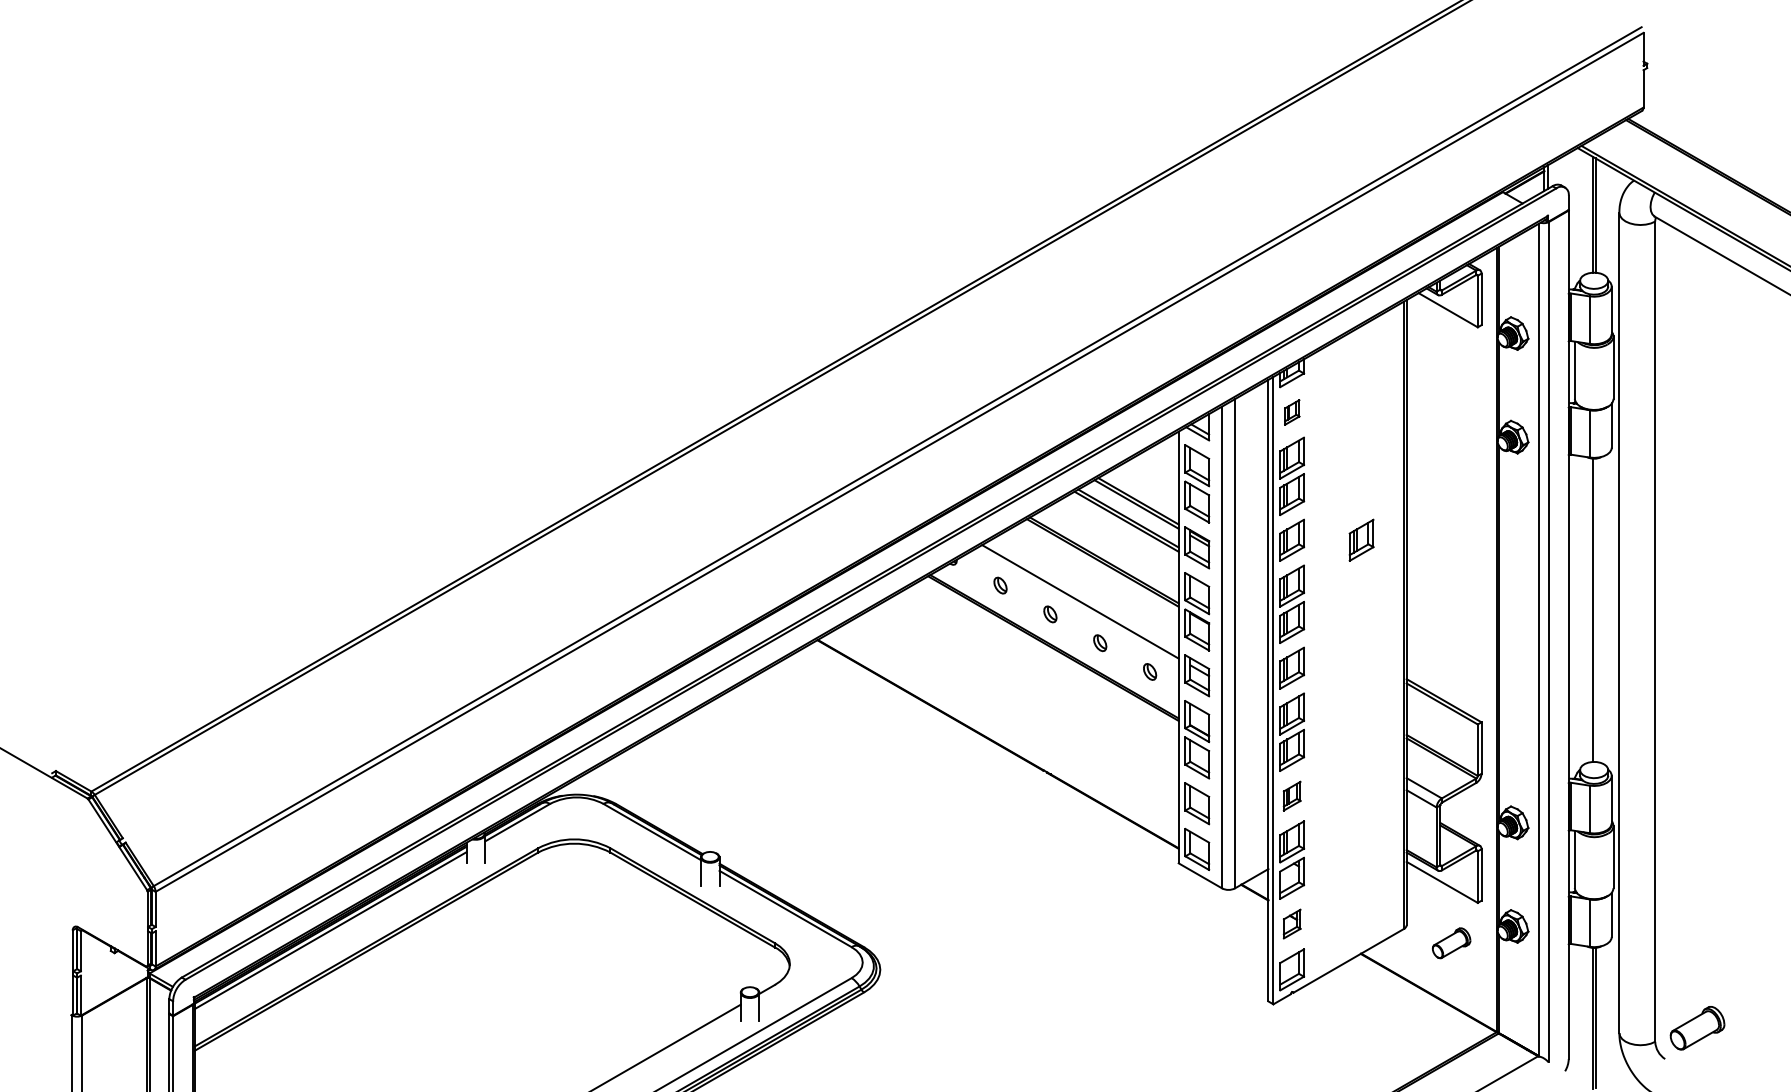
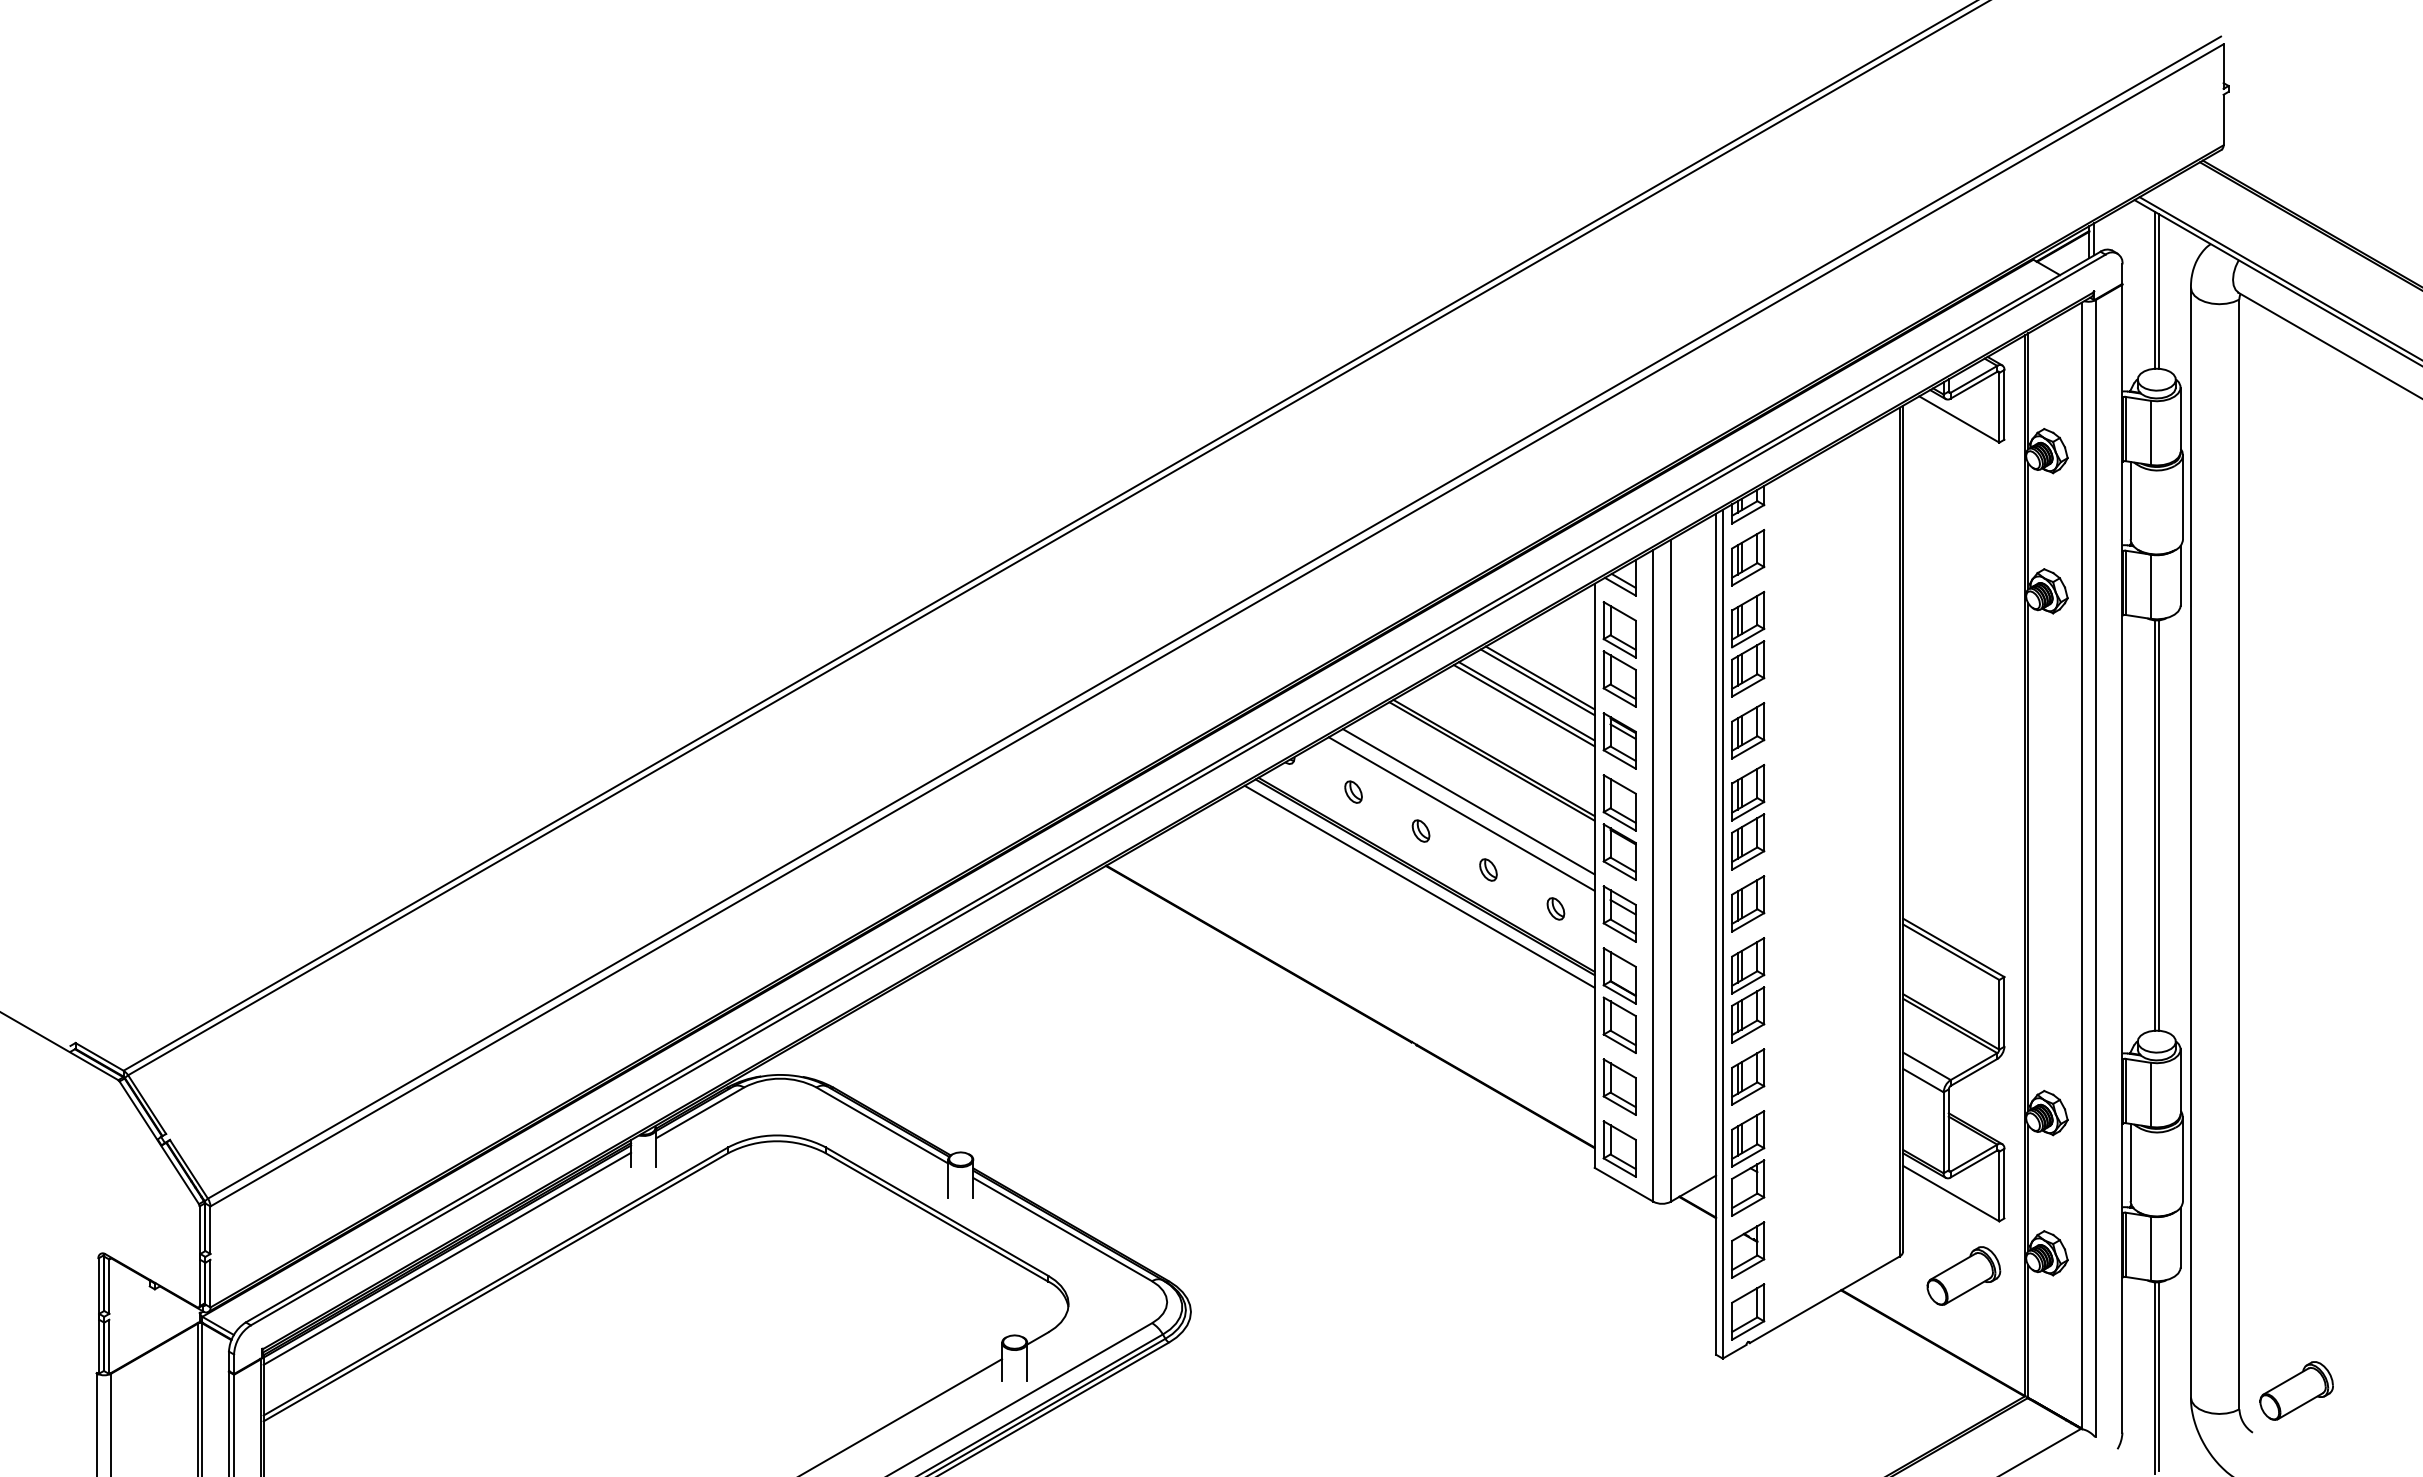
part: (1292, 412) -> (1748, 557), size x1.67
part: (1361, 540) -> (1842, 730), removed
line: (1085, 592) -> (1468, 801), added
line: (1595, 610) -> (2158, 825), added
line: (1049, 655) -> (1419, 886), added
part: (1292, 795) -> (1748, 1076), size x1.43
part: (1292, 923) -> (1748, 1249), size x1.43
part: (1451, 942) -> (1963, 1275), size x1.43

